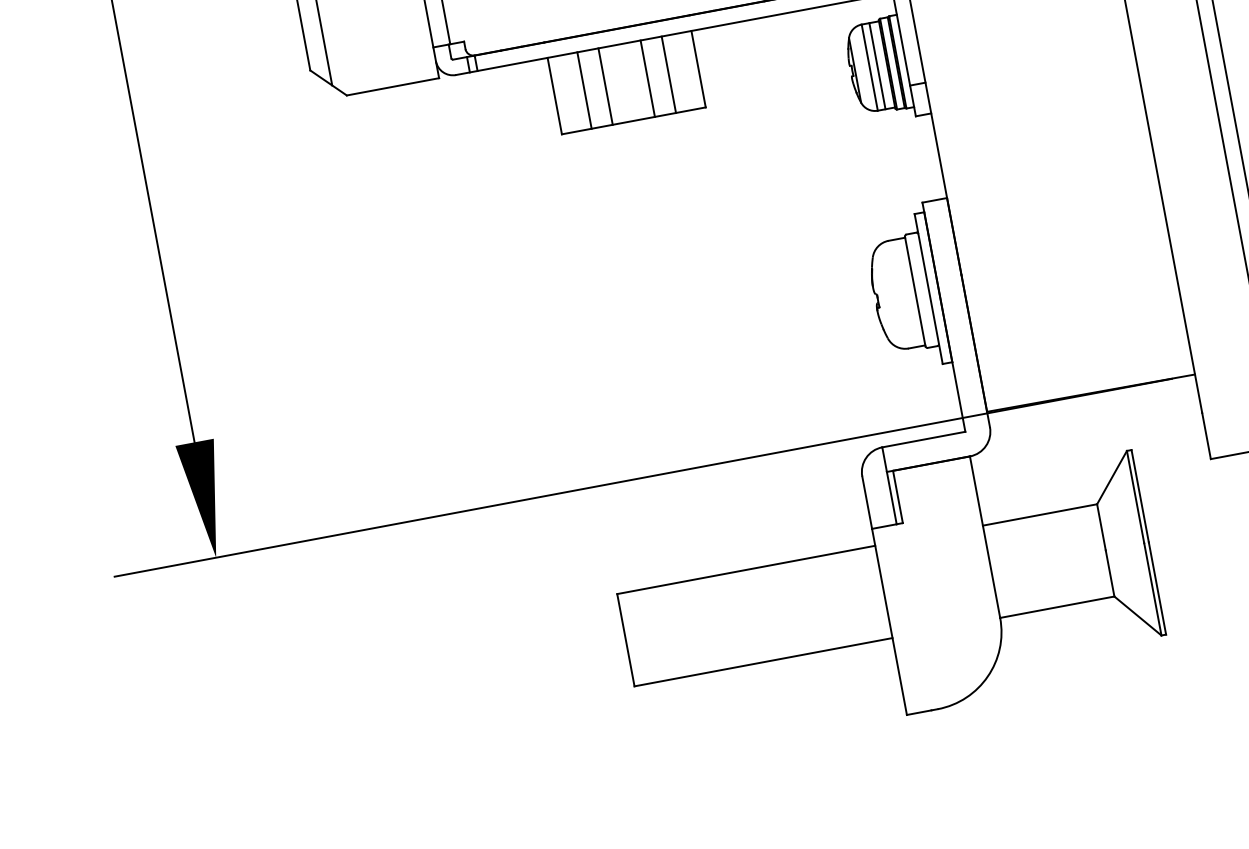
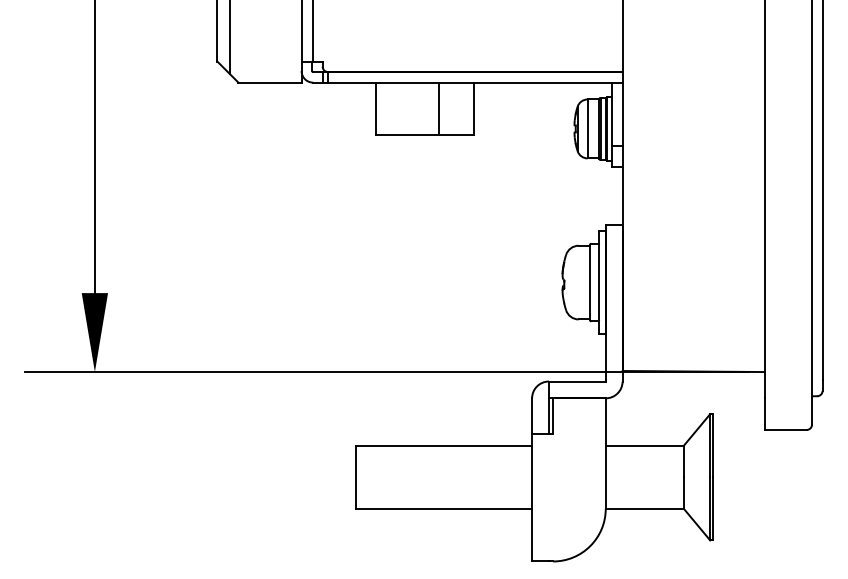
line: (876, 65) -> (592, 128), removed
line: (668, 74) -> (453, 108), removed
line: (605, 86) -> (410, 108), removed
line: (584, 90) -> (396, 108), removed

